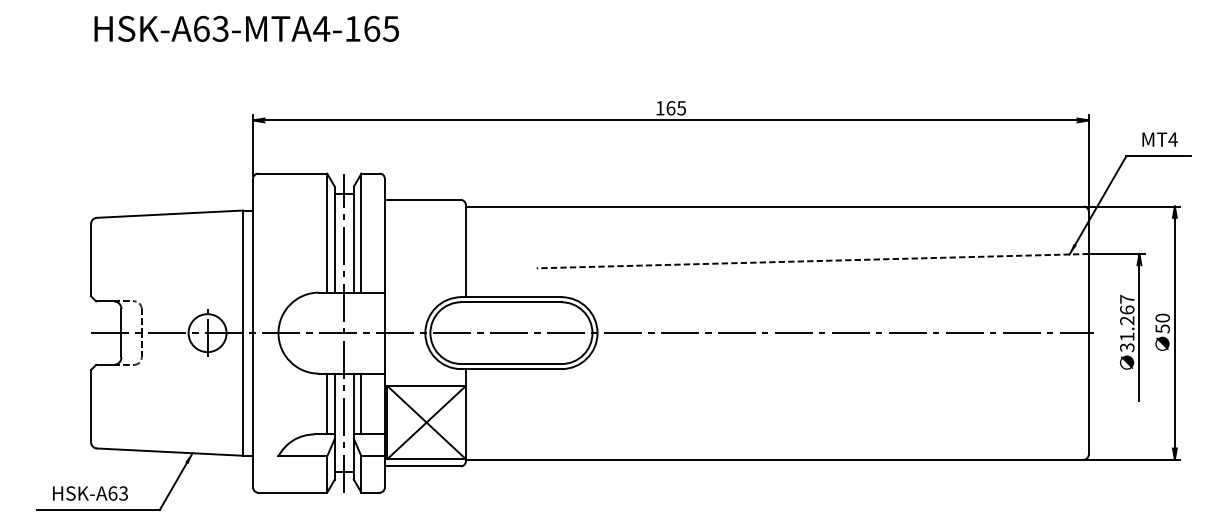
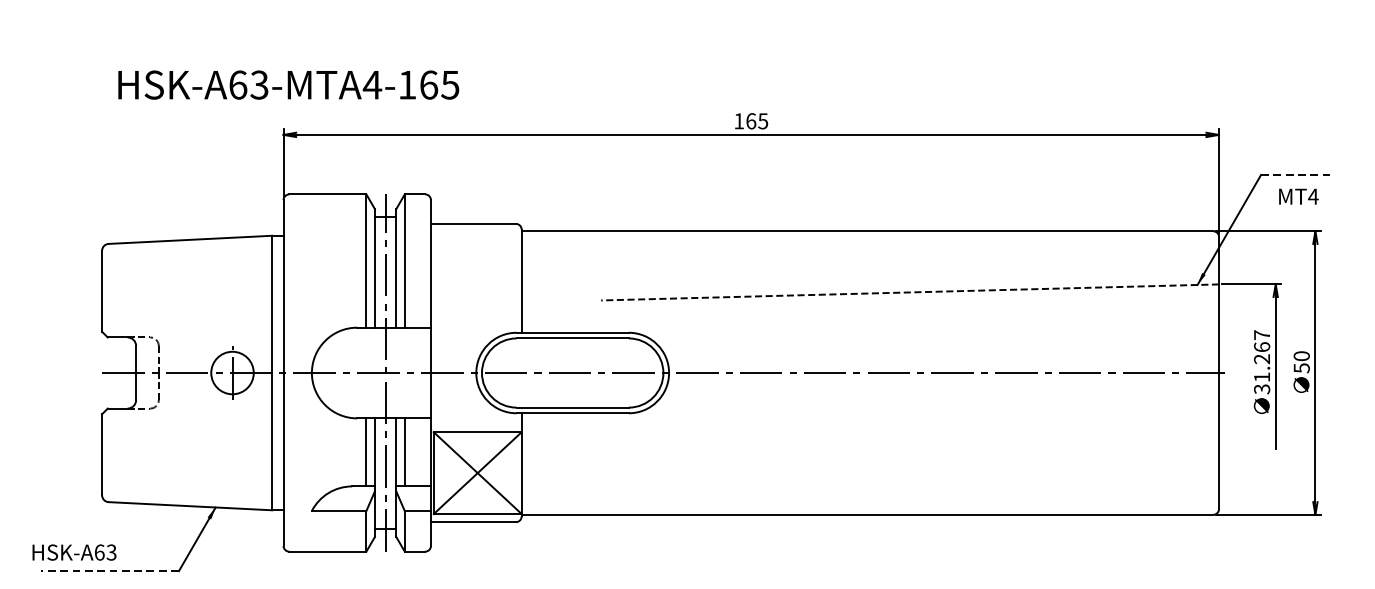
text: (246, 28) -> (288, 84), moved
text: (1159, 139) -> (1298, 196), moved
line: (1159, 156) -> (1298, 175), solid -> dashed
text: (90, 493) -> (74, 552), moved
line: (97, 510) -> (109, 571), solid -> dashed

